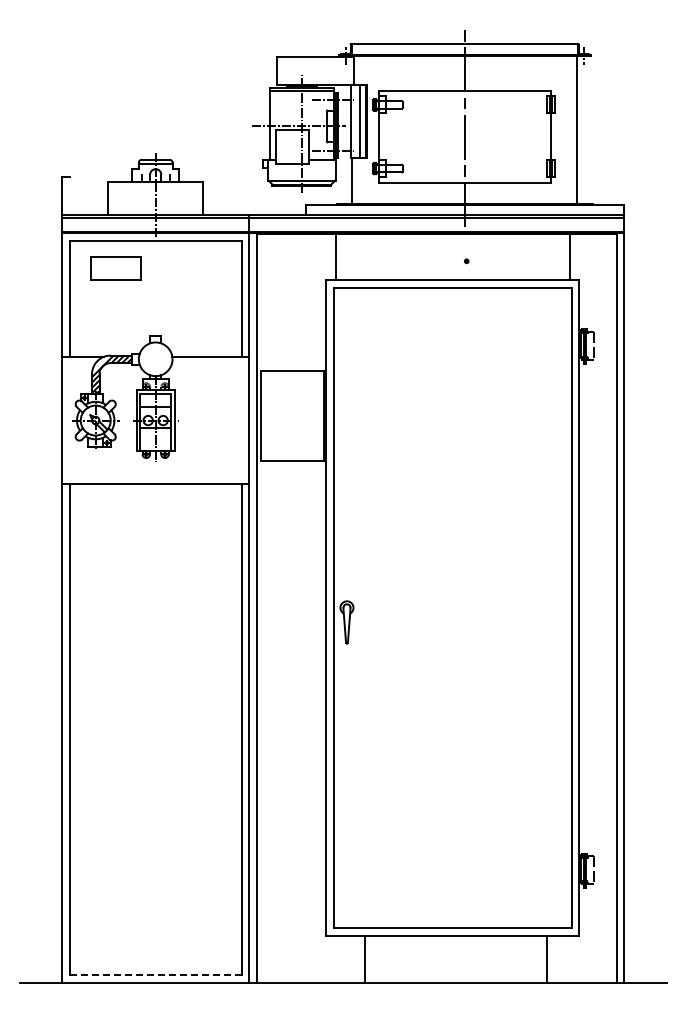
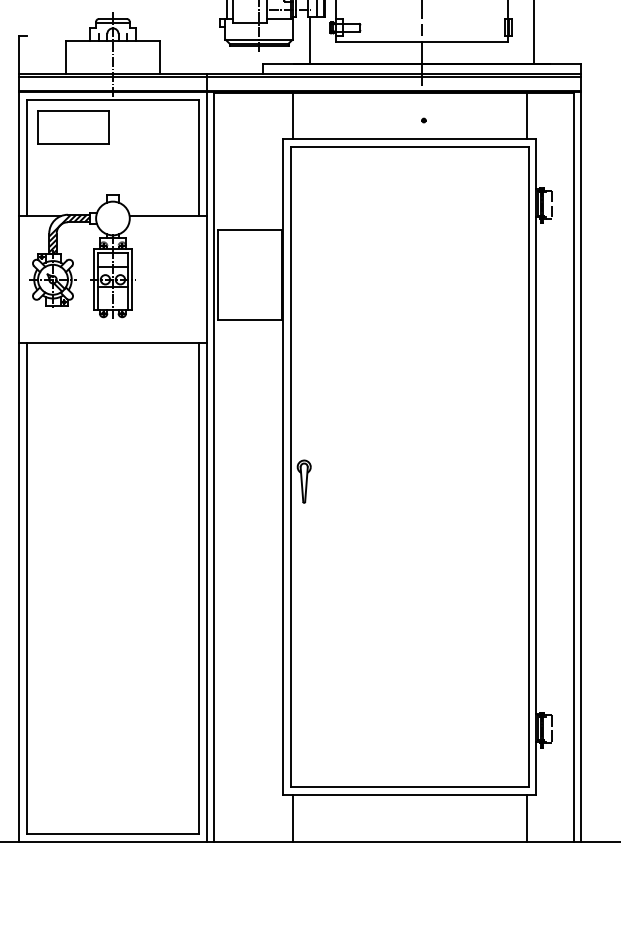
part: (116, 268) -> (73, 127), size x1.43
line: (364, 958) -> (292, 817), moved
line: (546, 958) -> (526, 817), moved
line: (156, 975) -> (113, 834), dashed -> solid

